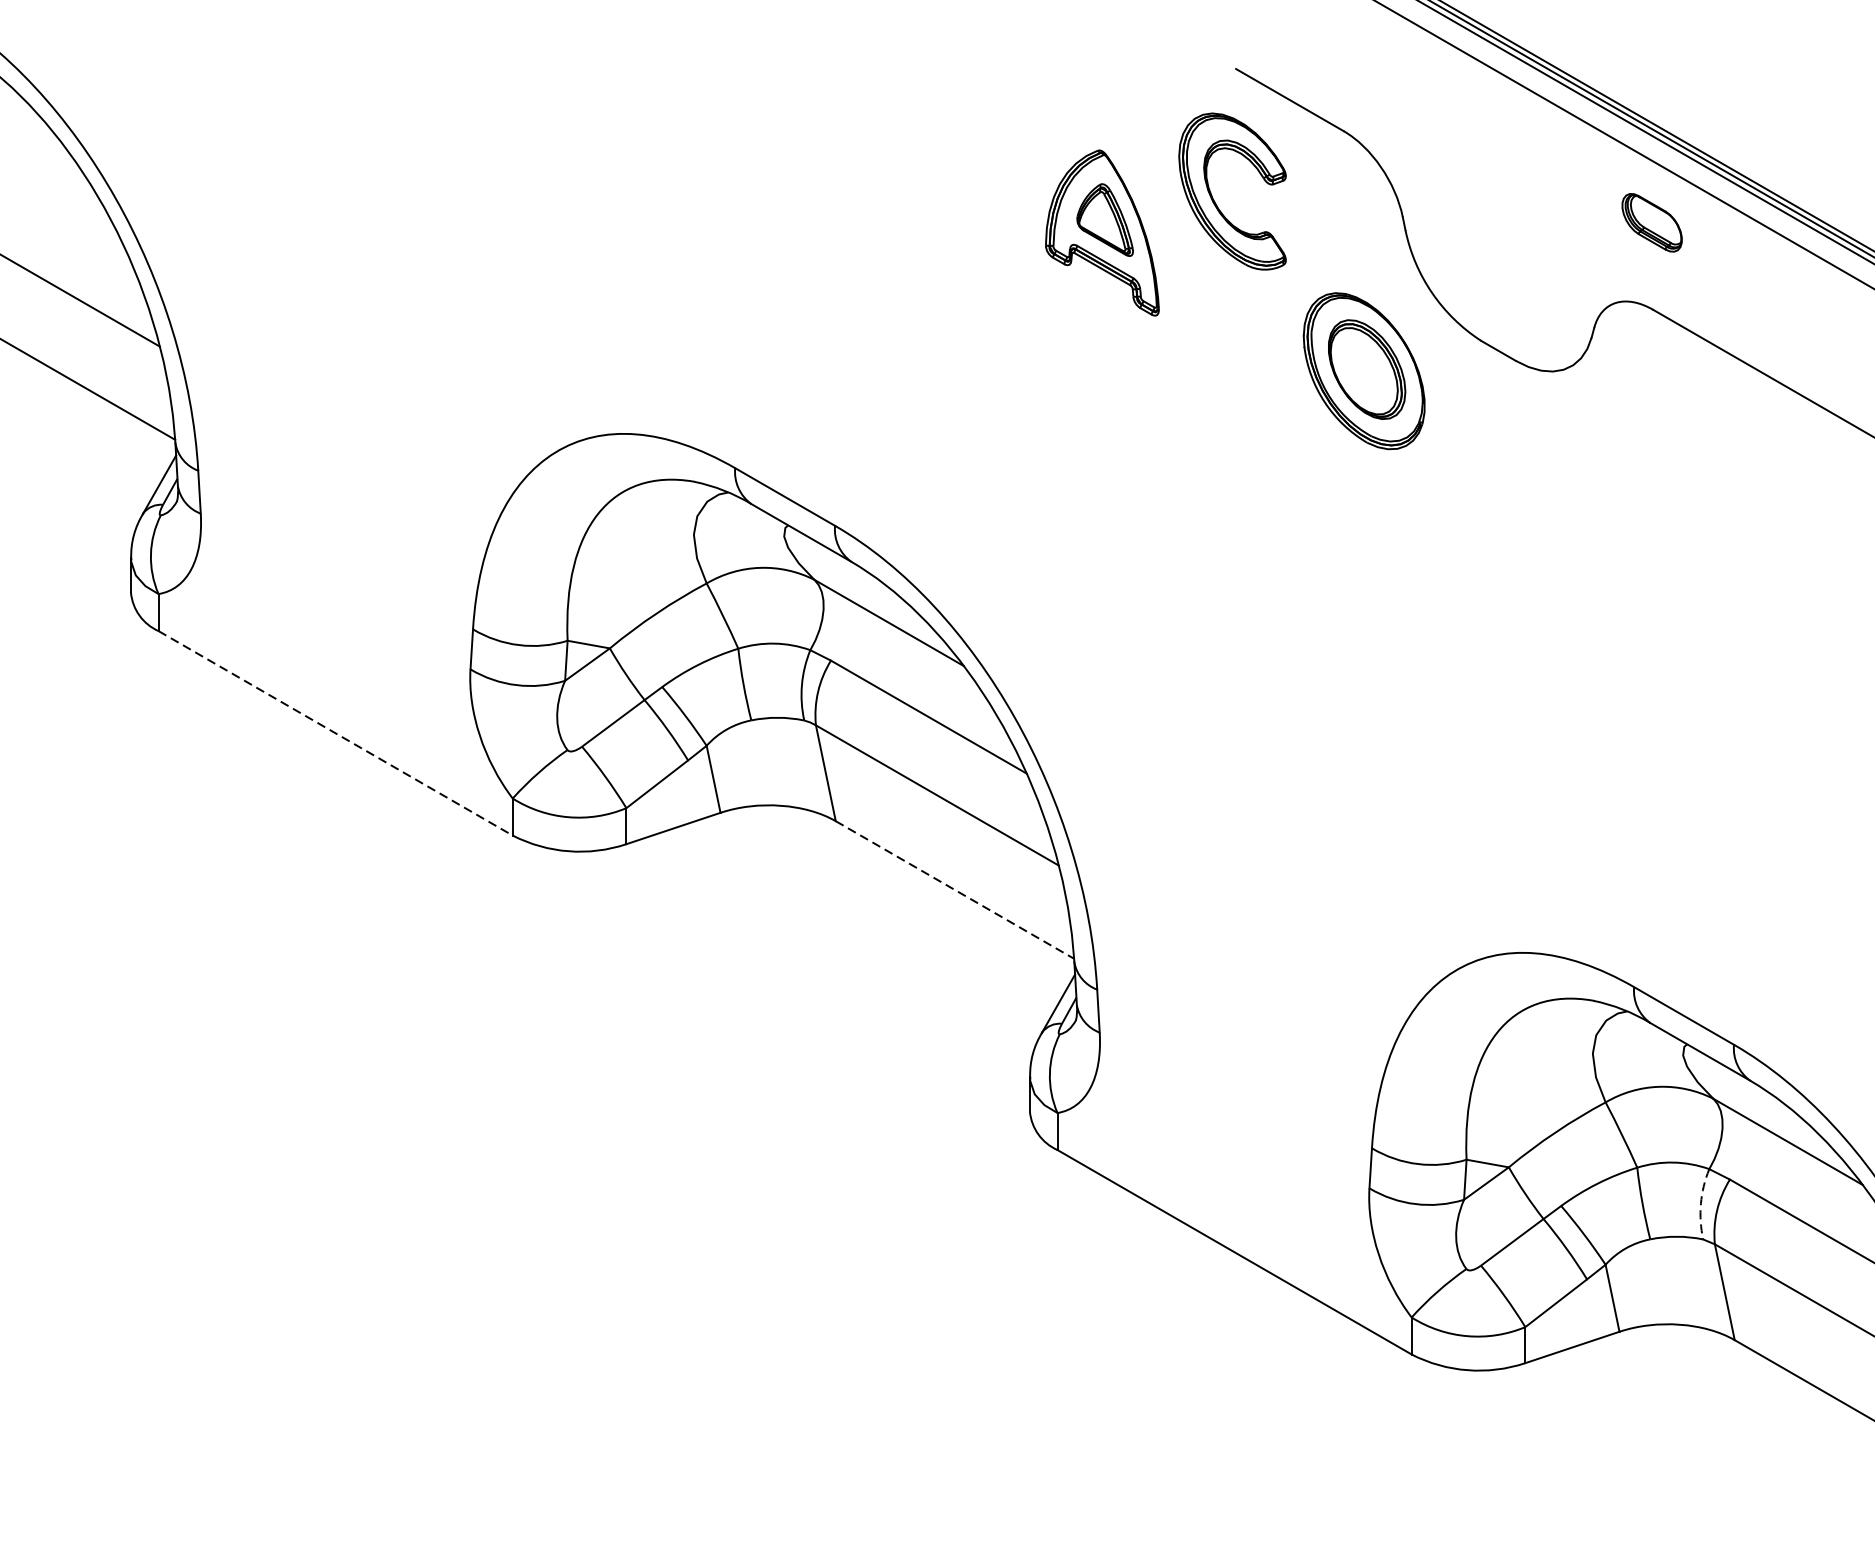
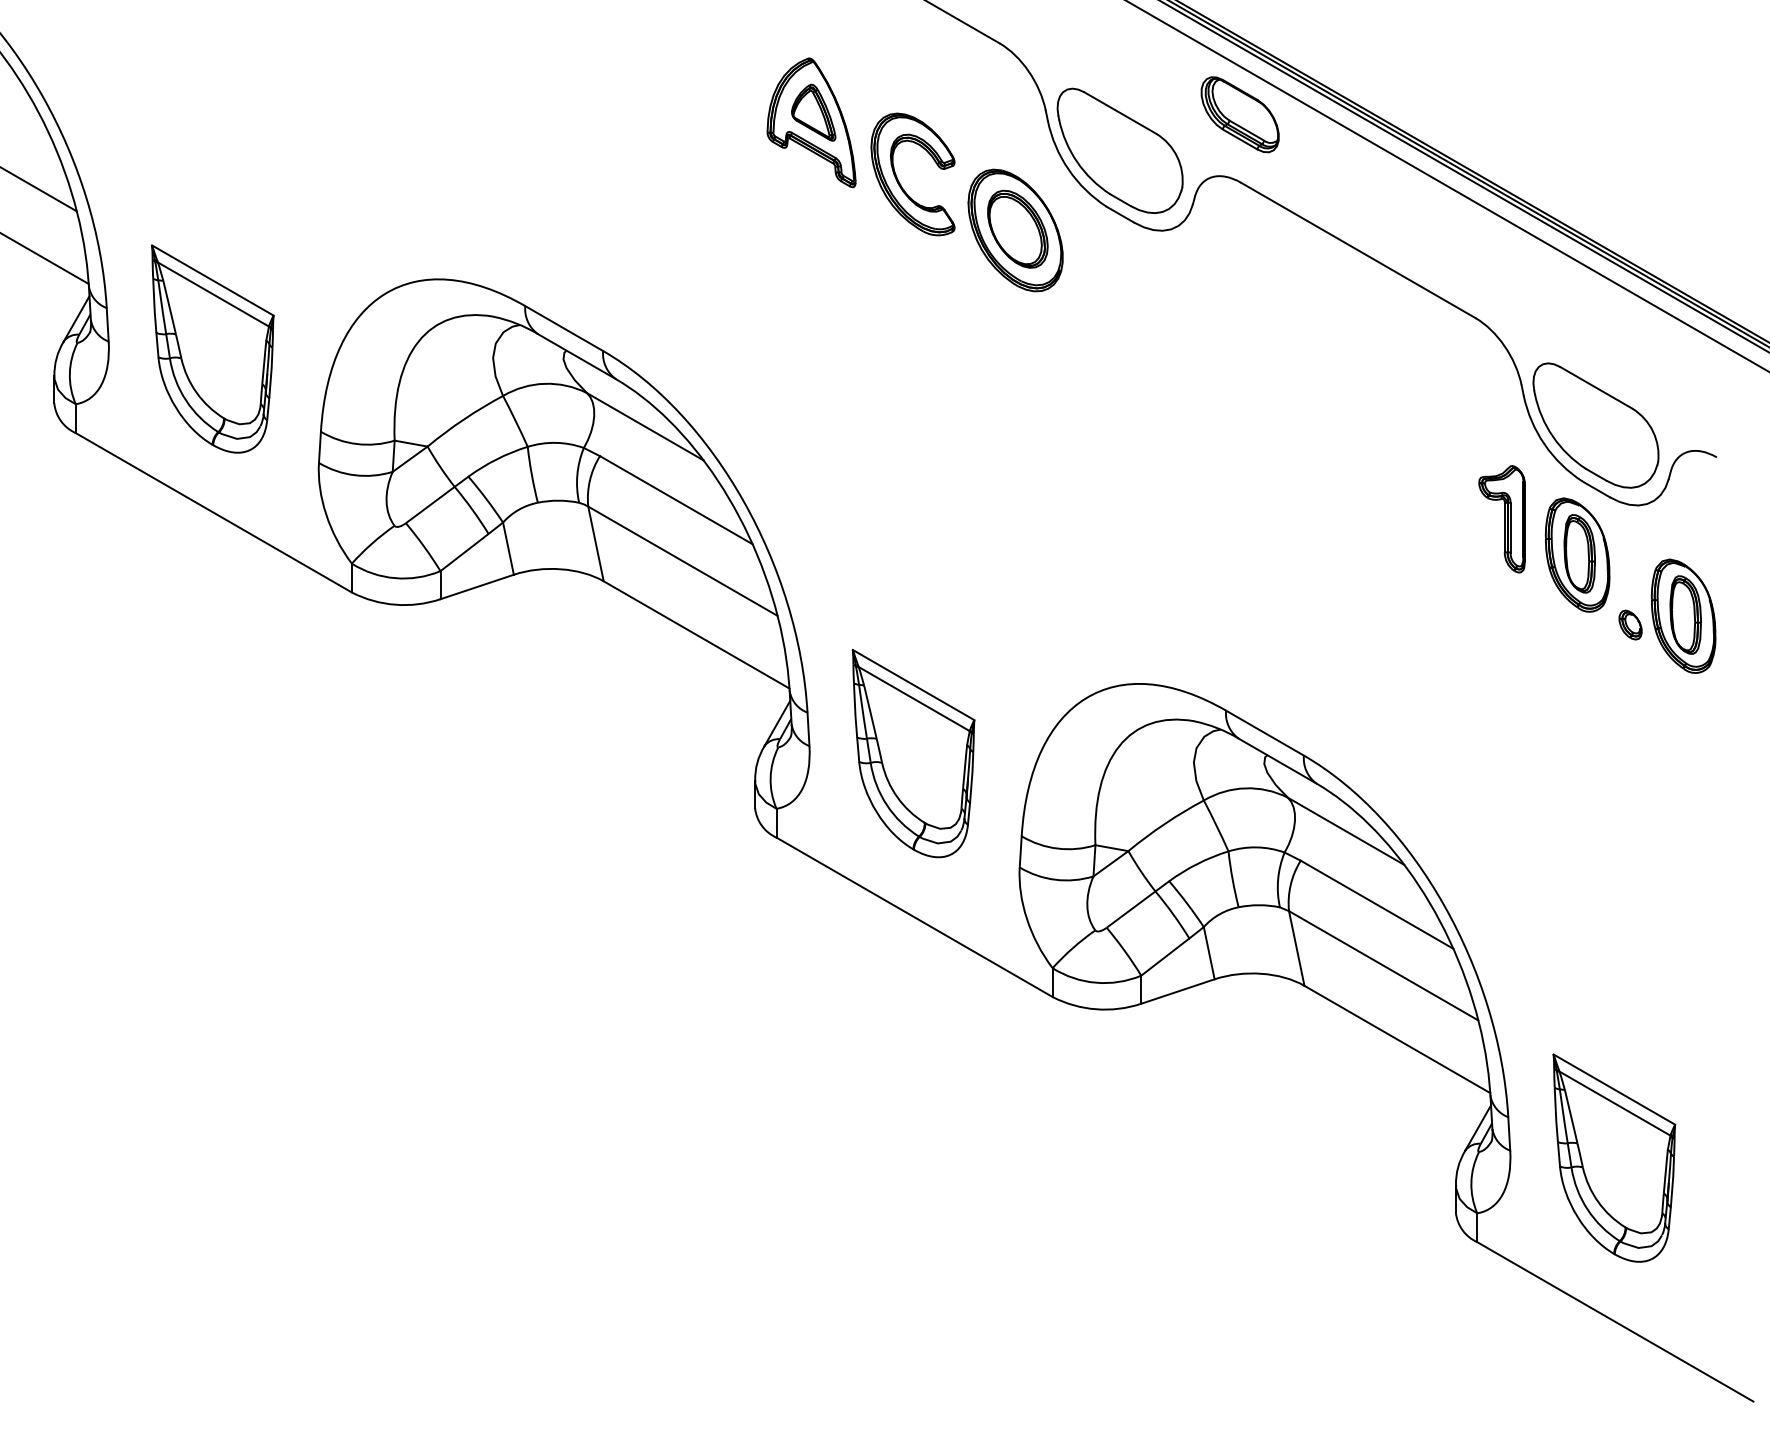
part: (1215, 200) -> (899, 181), moved
part: (1651, 222) -> (1239, 114), size x1.67
part: (1497, 268) -> (1119, 150), added
part: (333, 522) -> (212, 348), added
line: (336, 734) -> (214, 513), dashed -> solid
line: (956, 890) -> (697, 635), dashed -> solid
part: (1233, 1042) -> (913, 753), added
arc: (1701, 1203) -> (1278, 879), dashed -> solid

